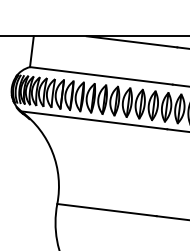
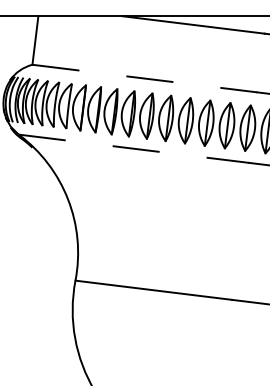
line: (101, 75) -> (145, 78), solid -> dashed
line: (94, 120) -> (134, 148), solid -> dashed

